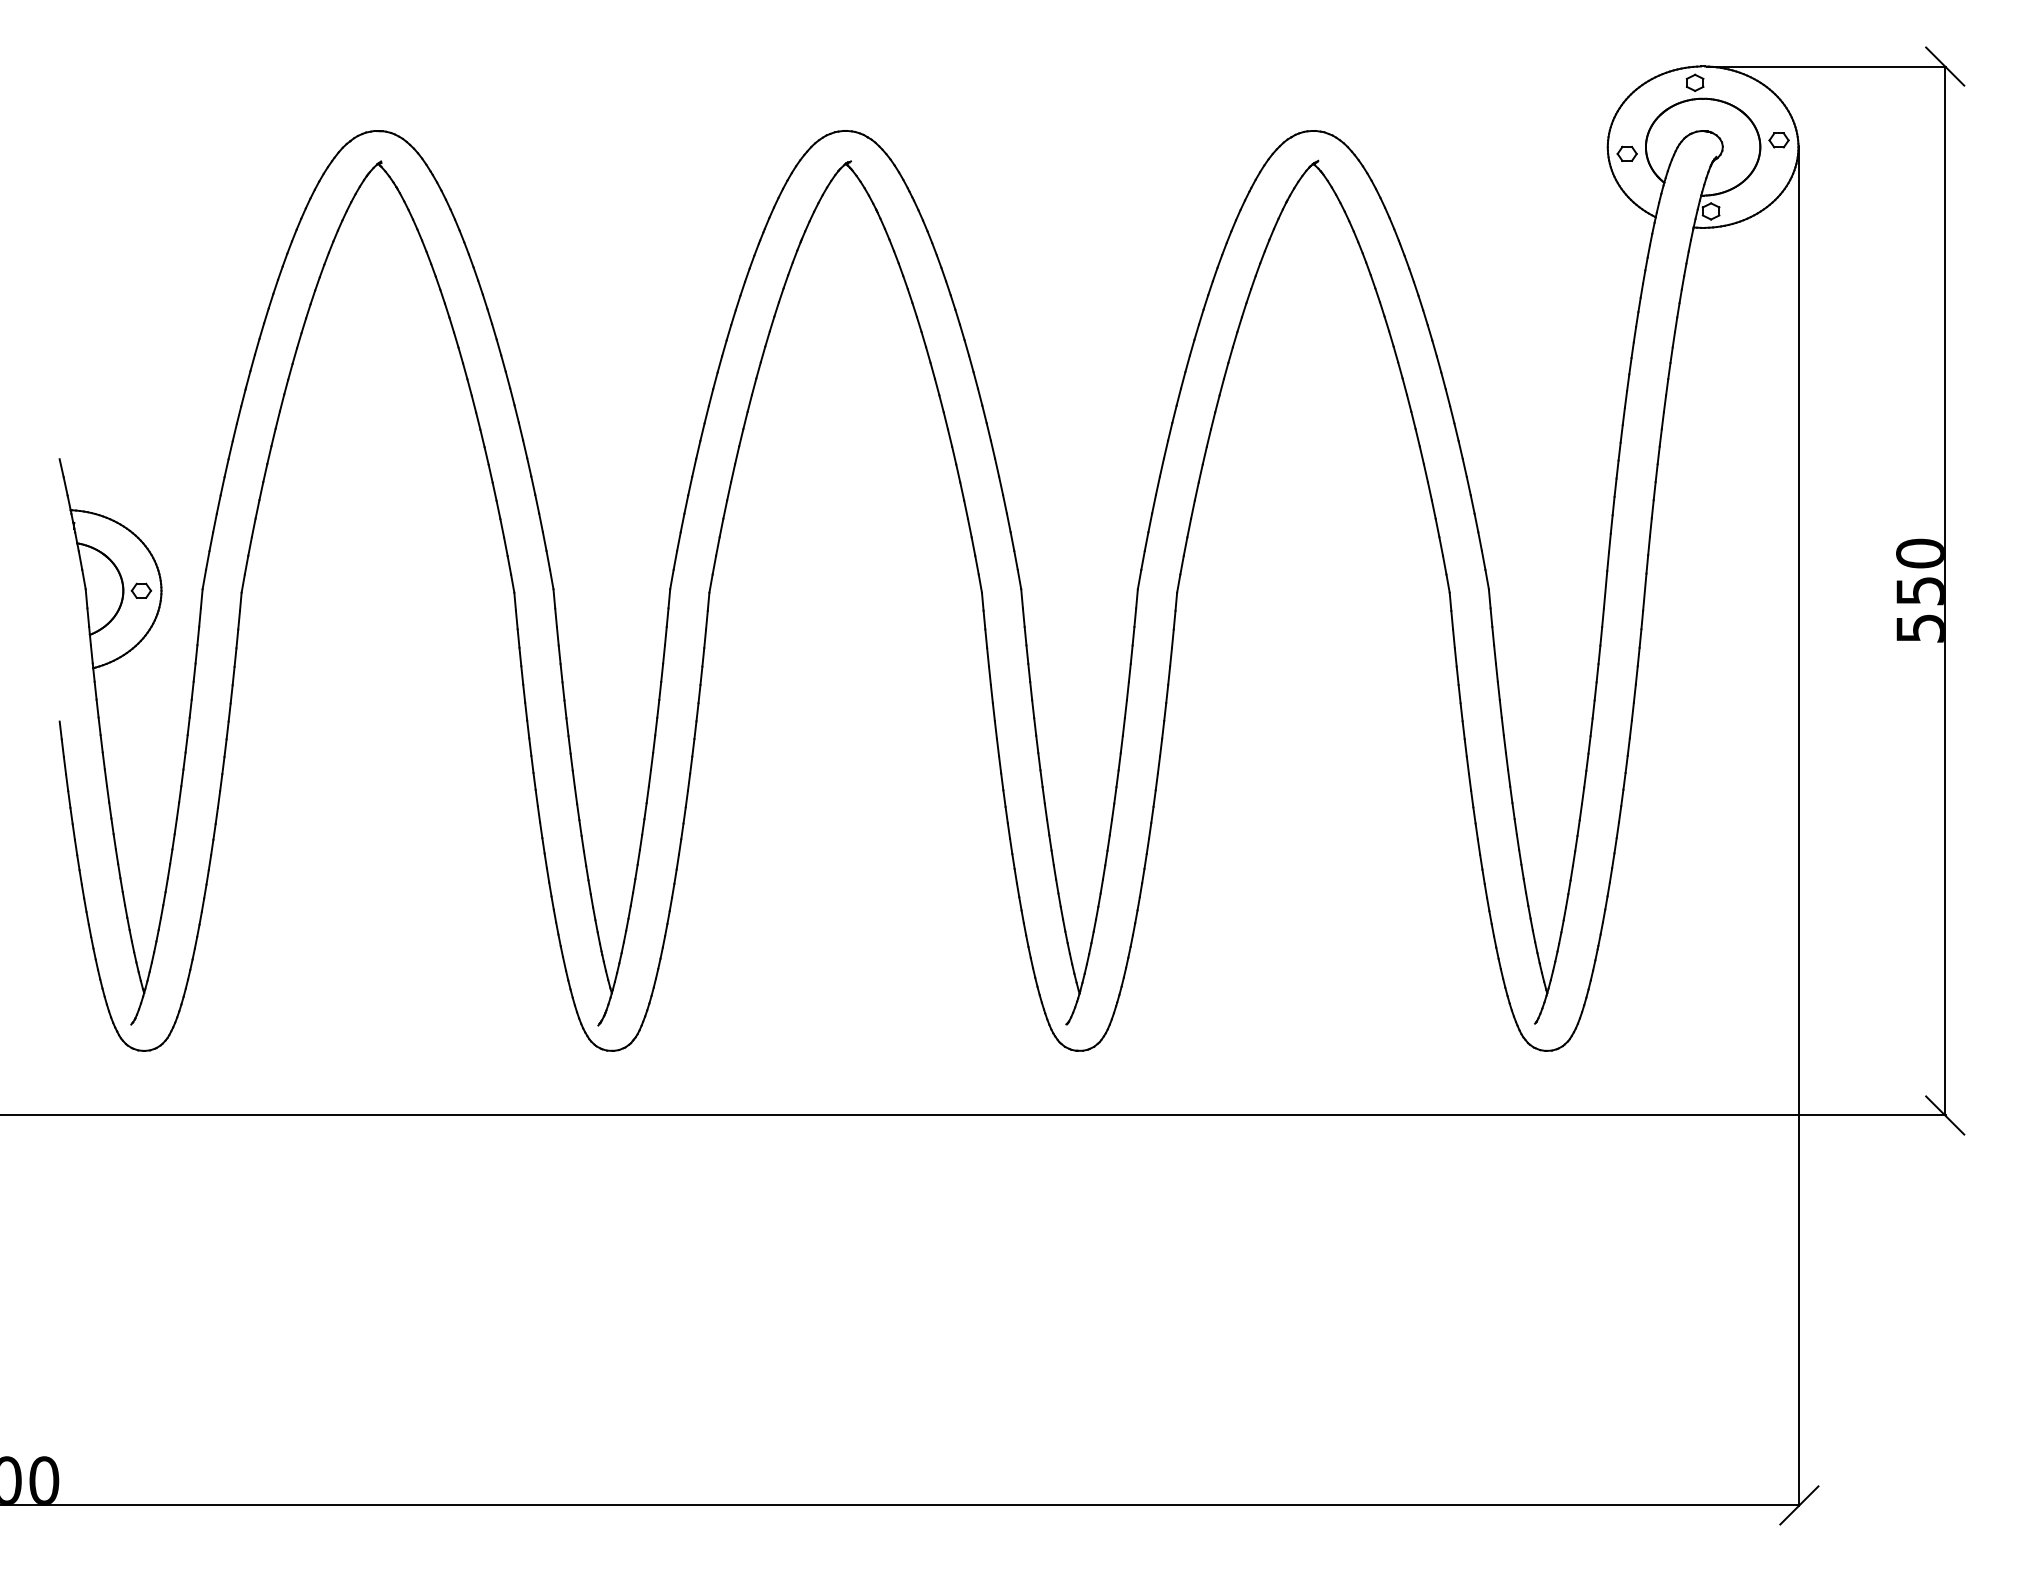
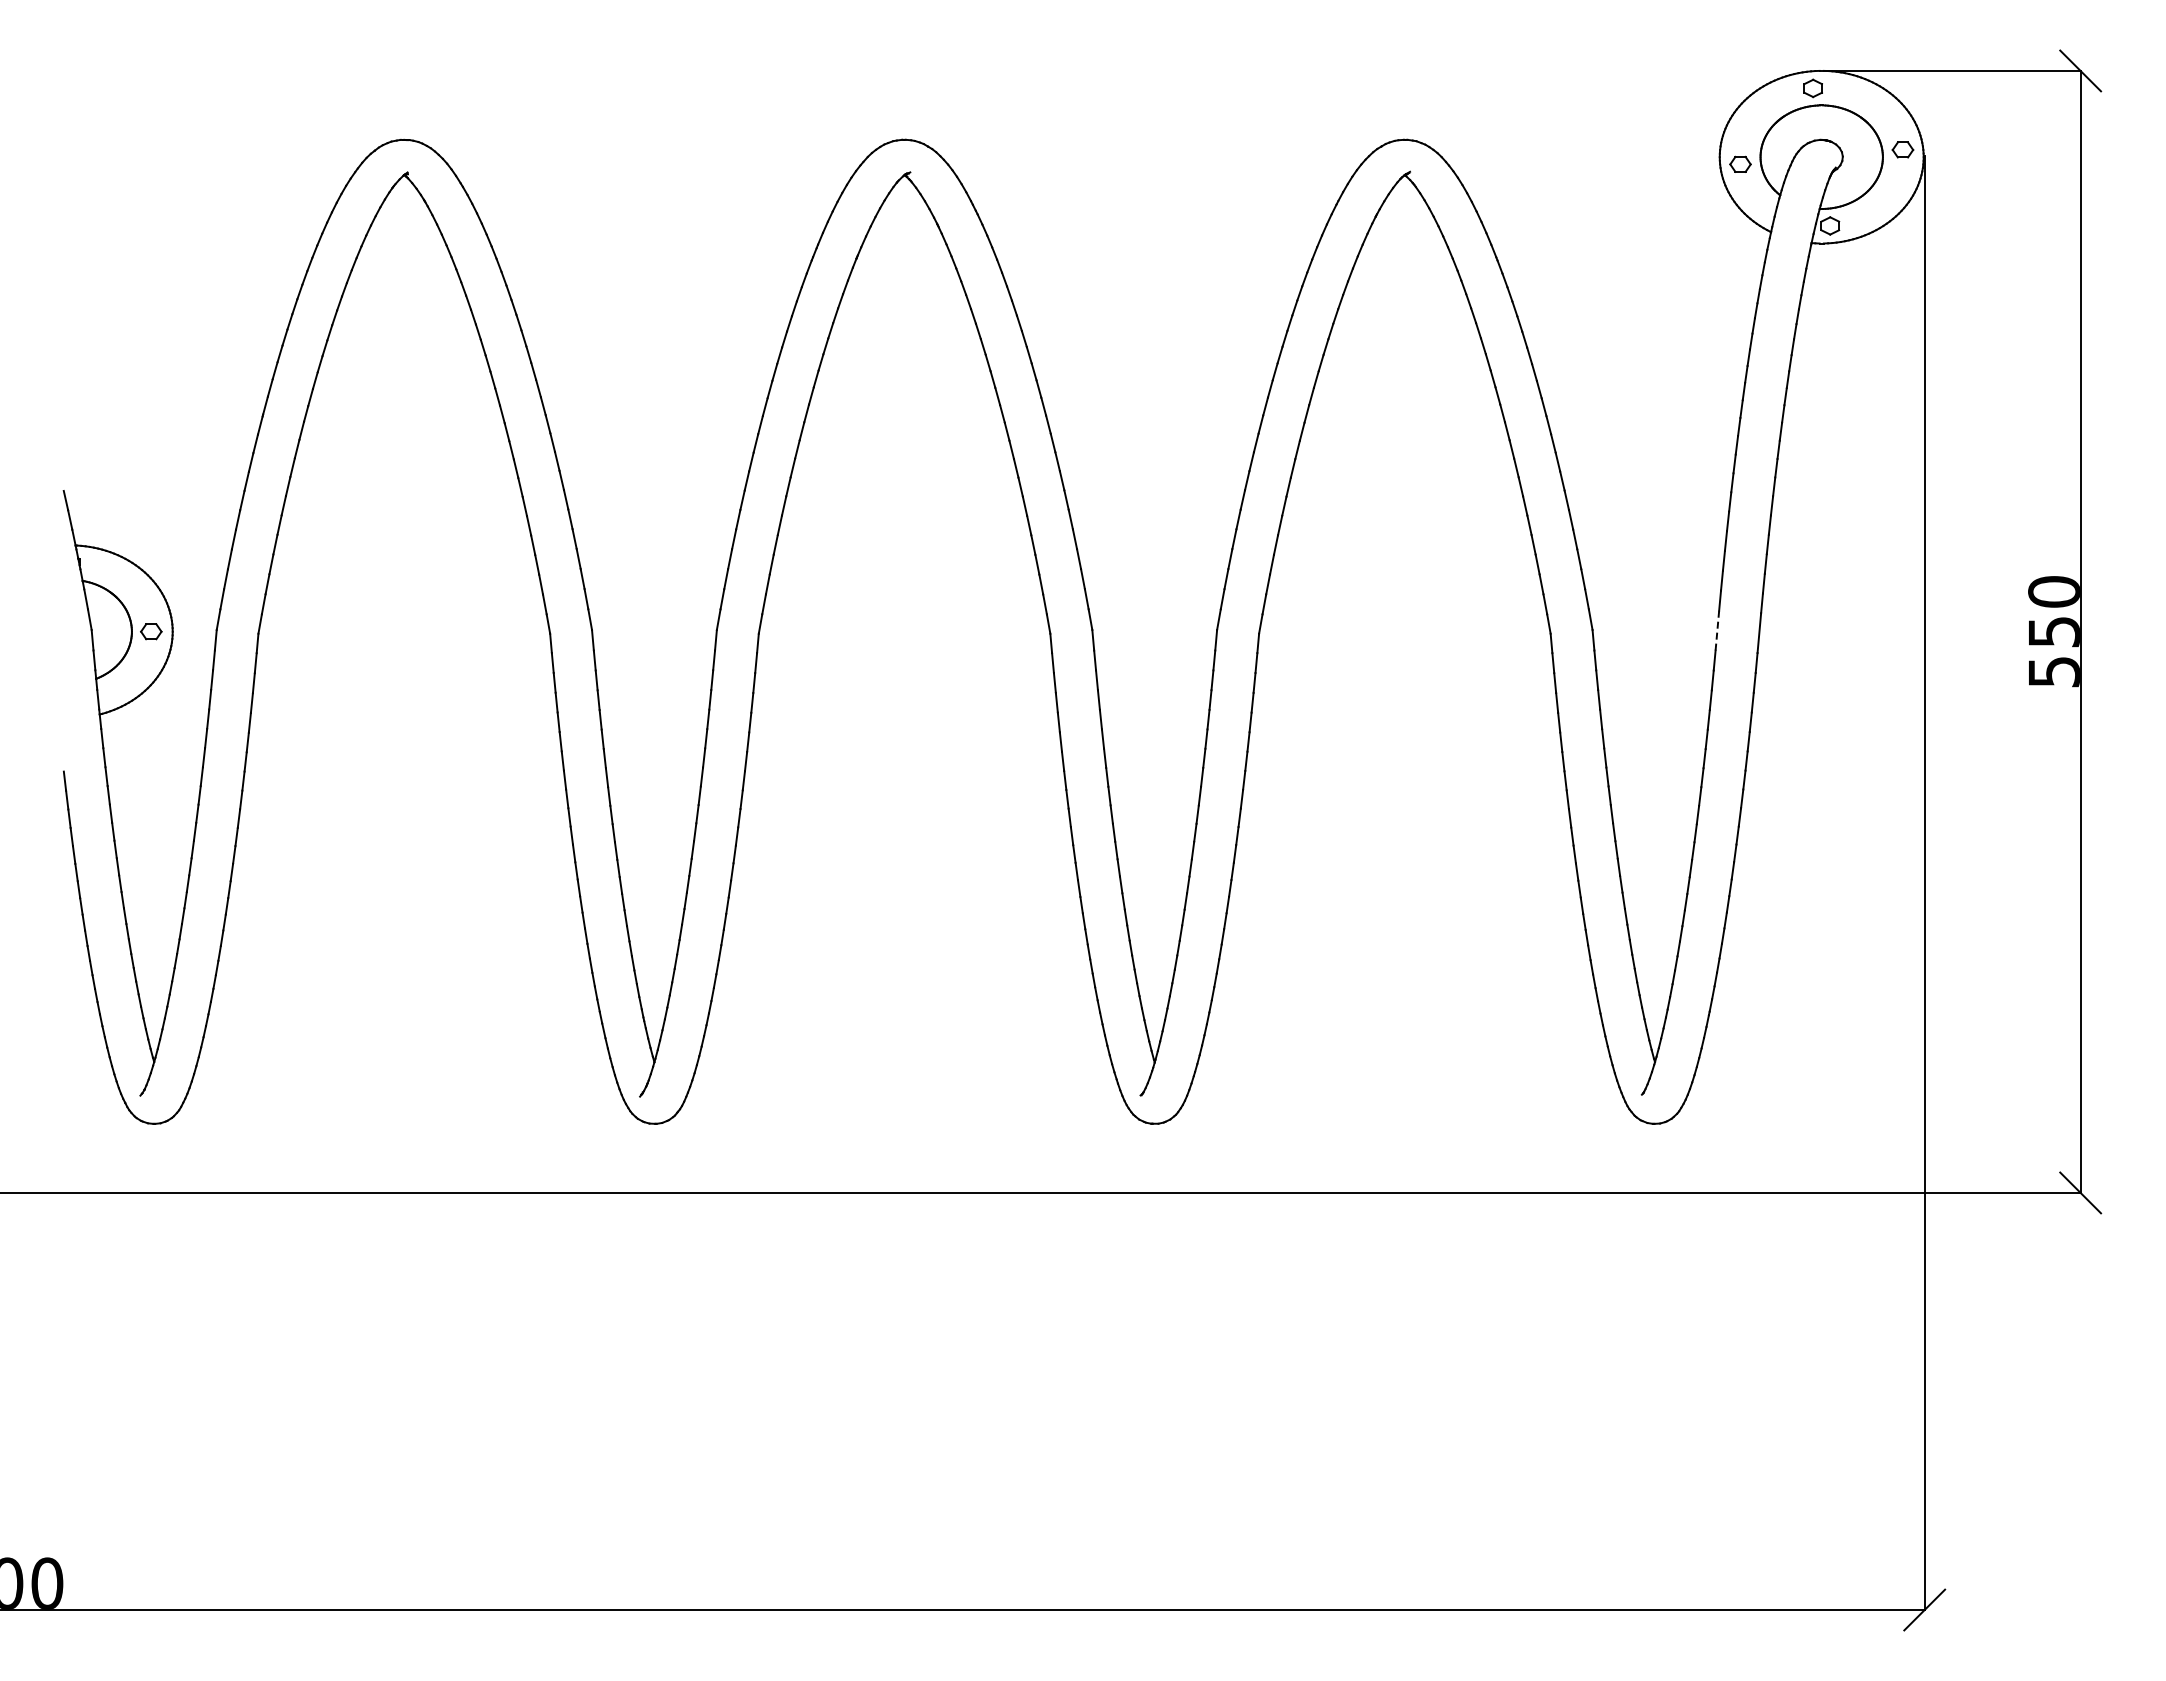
line: (1605, 589) -> (1717, 630), solid -> dashed

